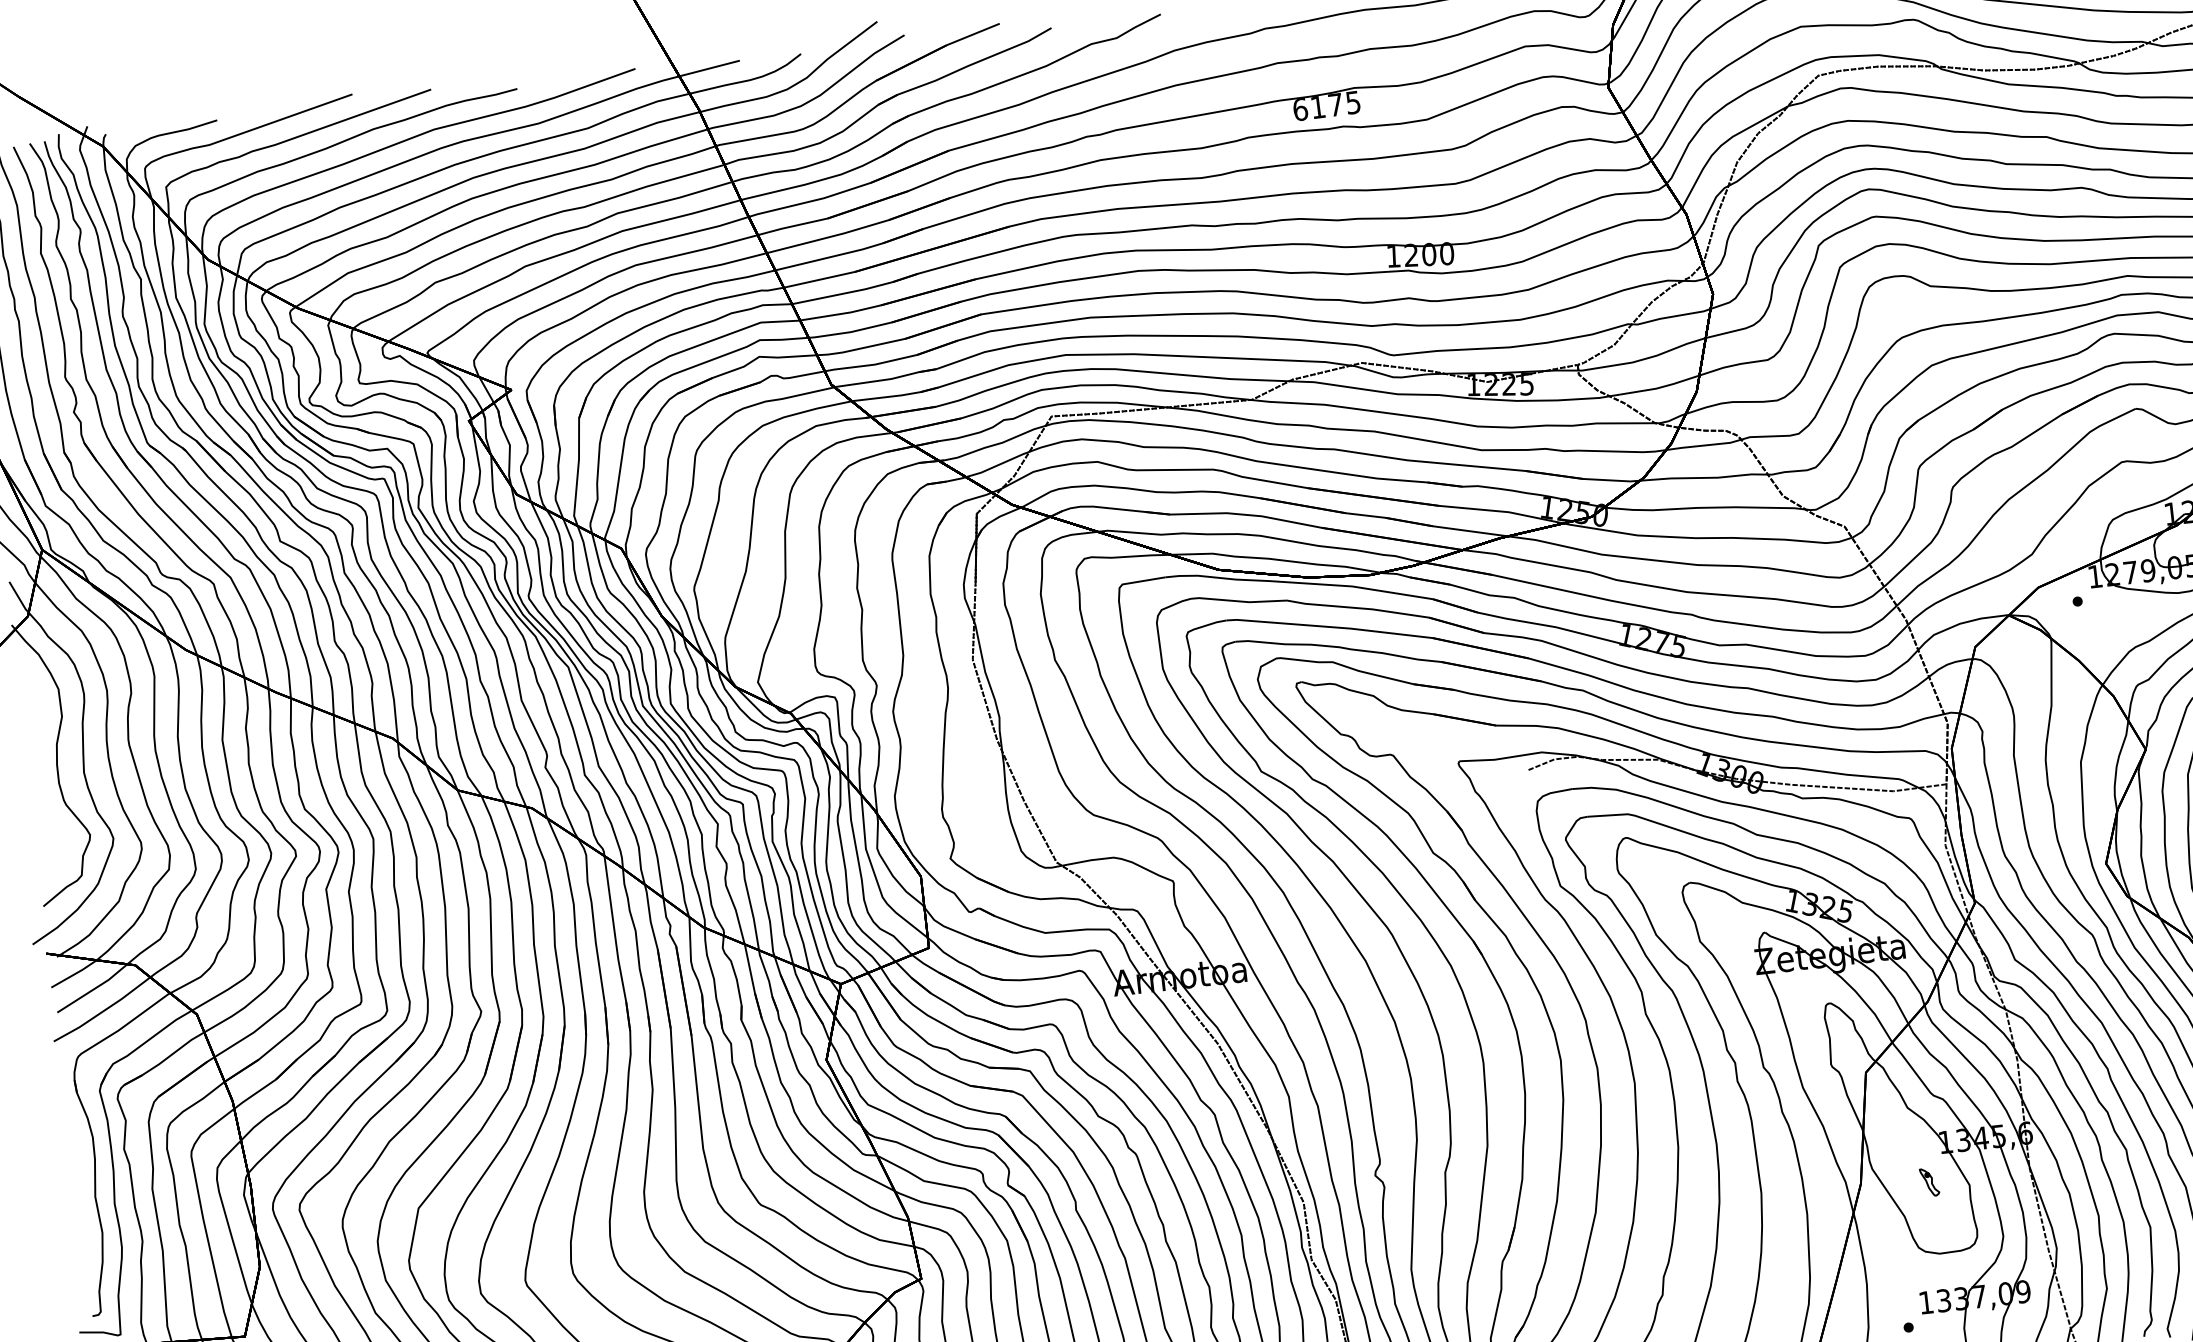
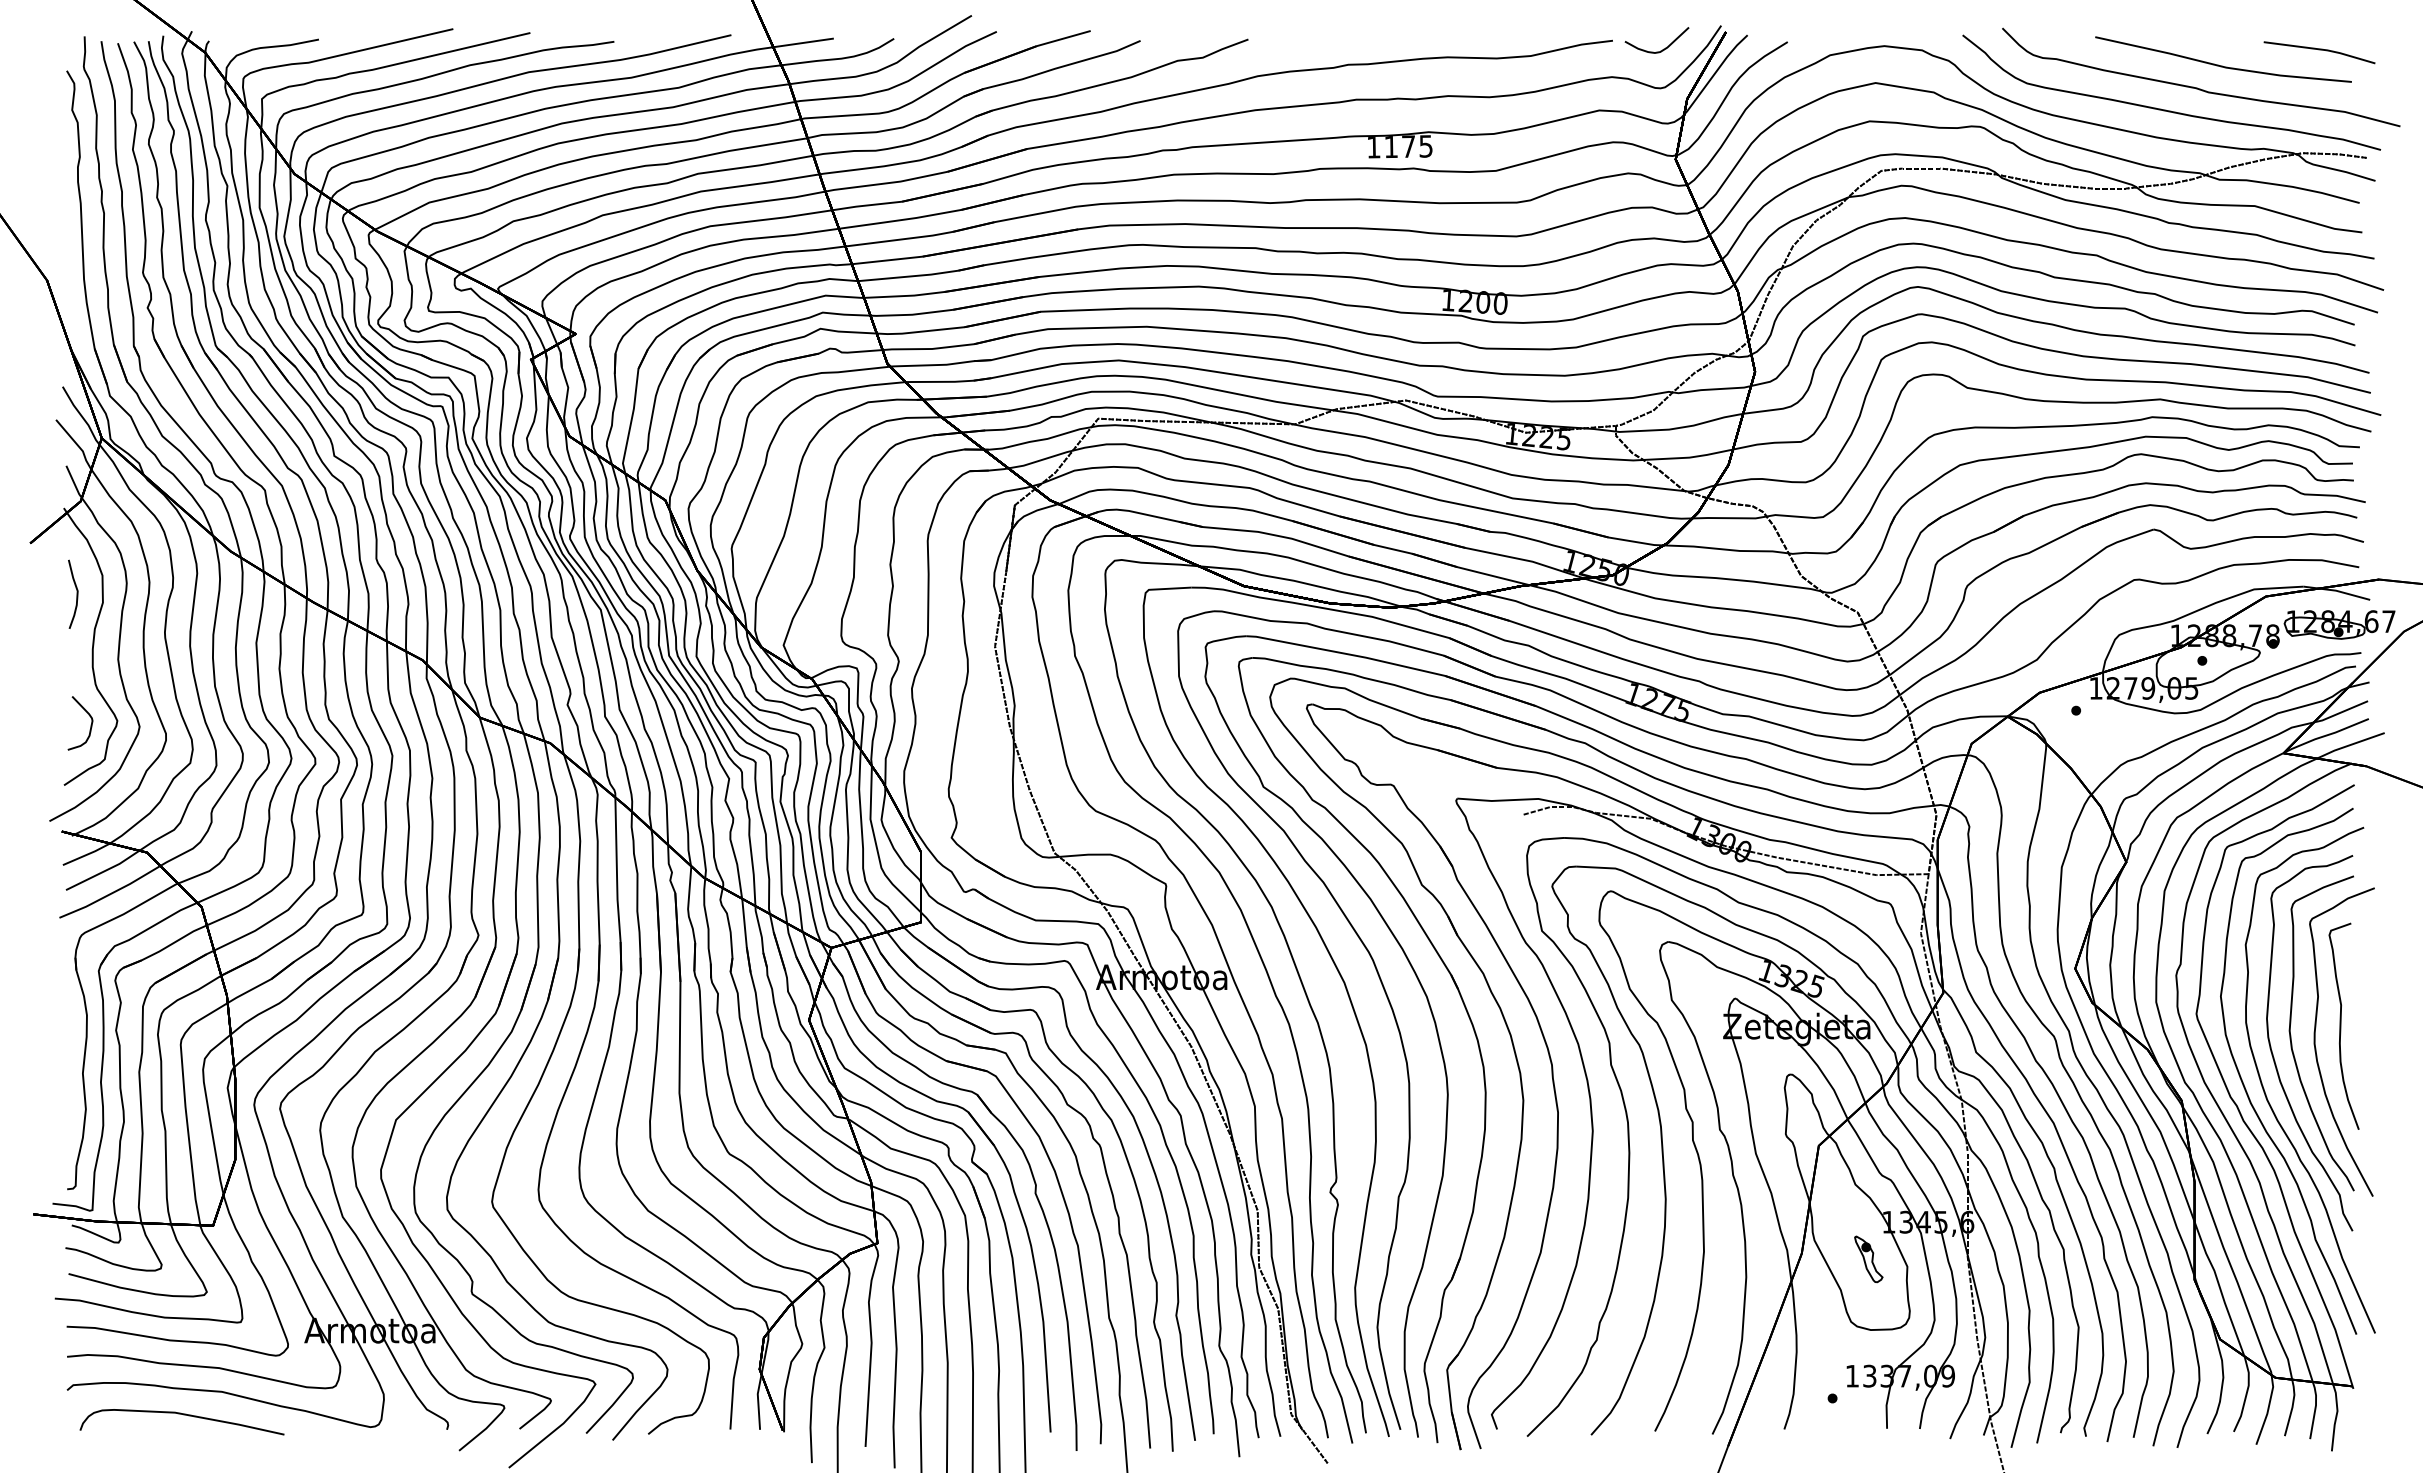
text: (1300, 109) -> (1373, 147), 6175 -> 1175
curve: (34, 710) -> (76, 593), added
curve: (63, 841) -> (90, 724), added
part: (1929, 1182) -> (1868, 1259), size x1.67

